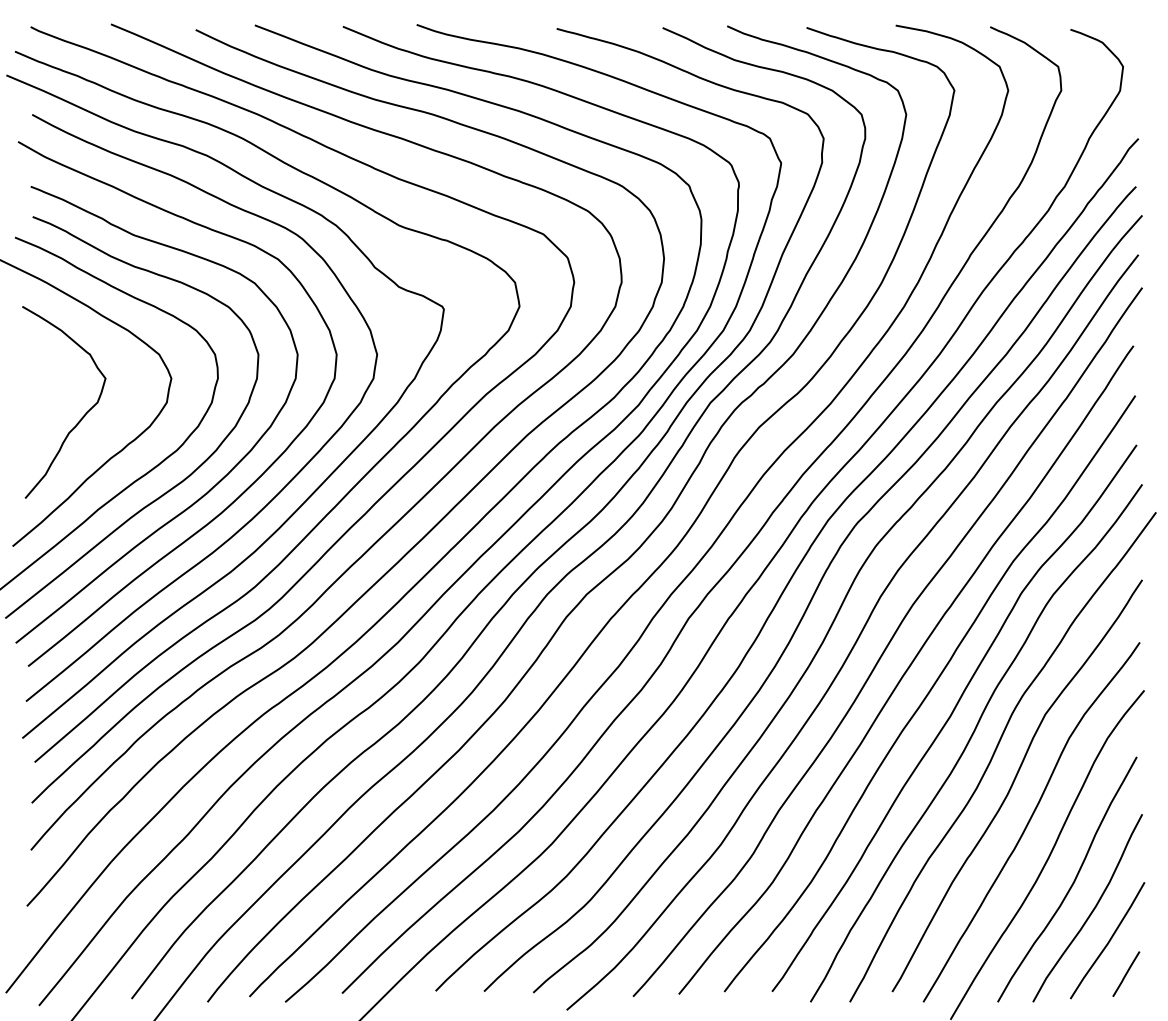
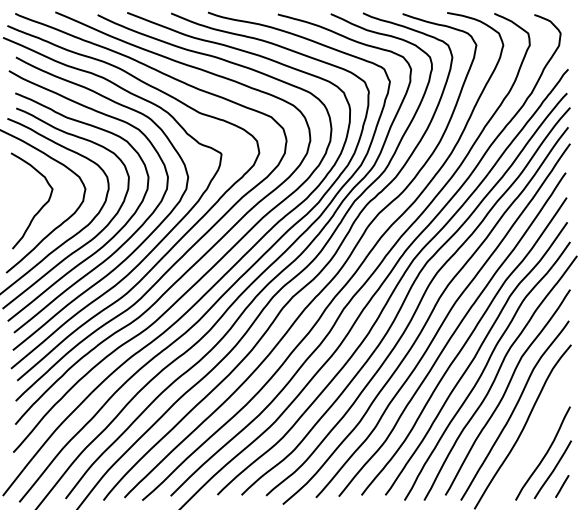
curve: (1072, 880) -> (535, 439), removed

